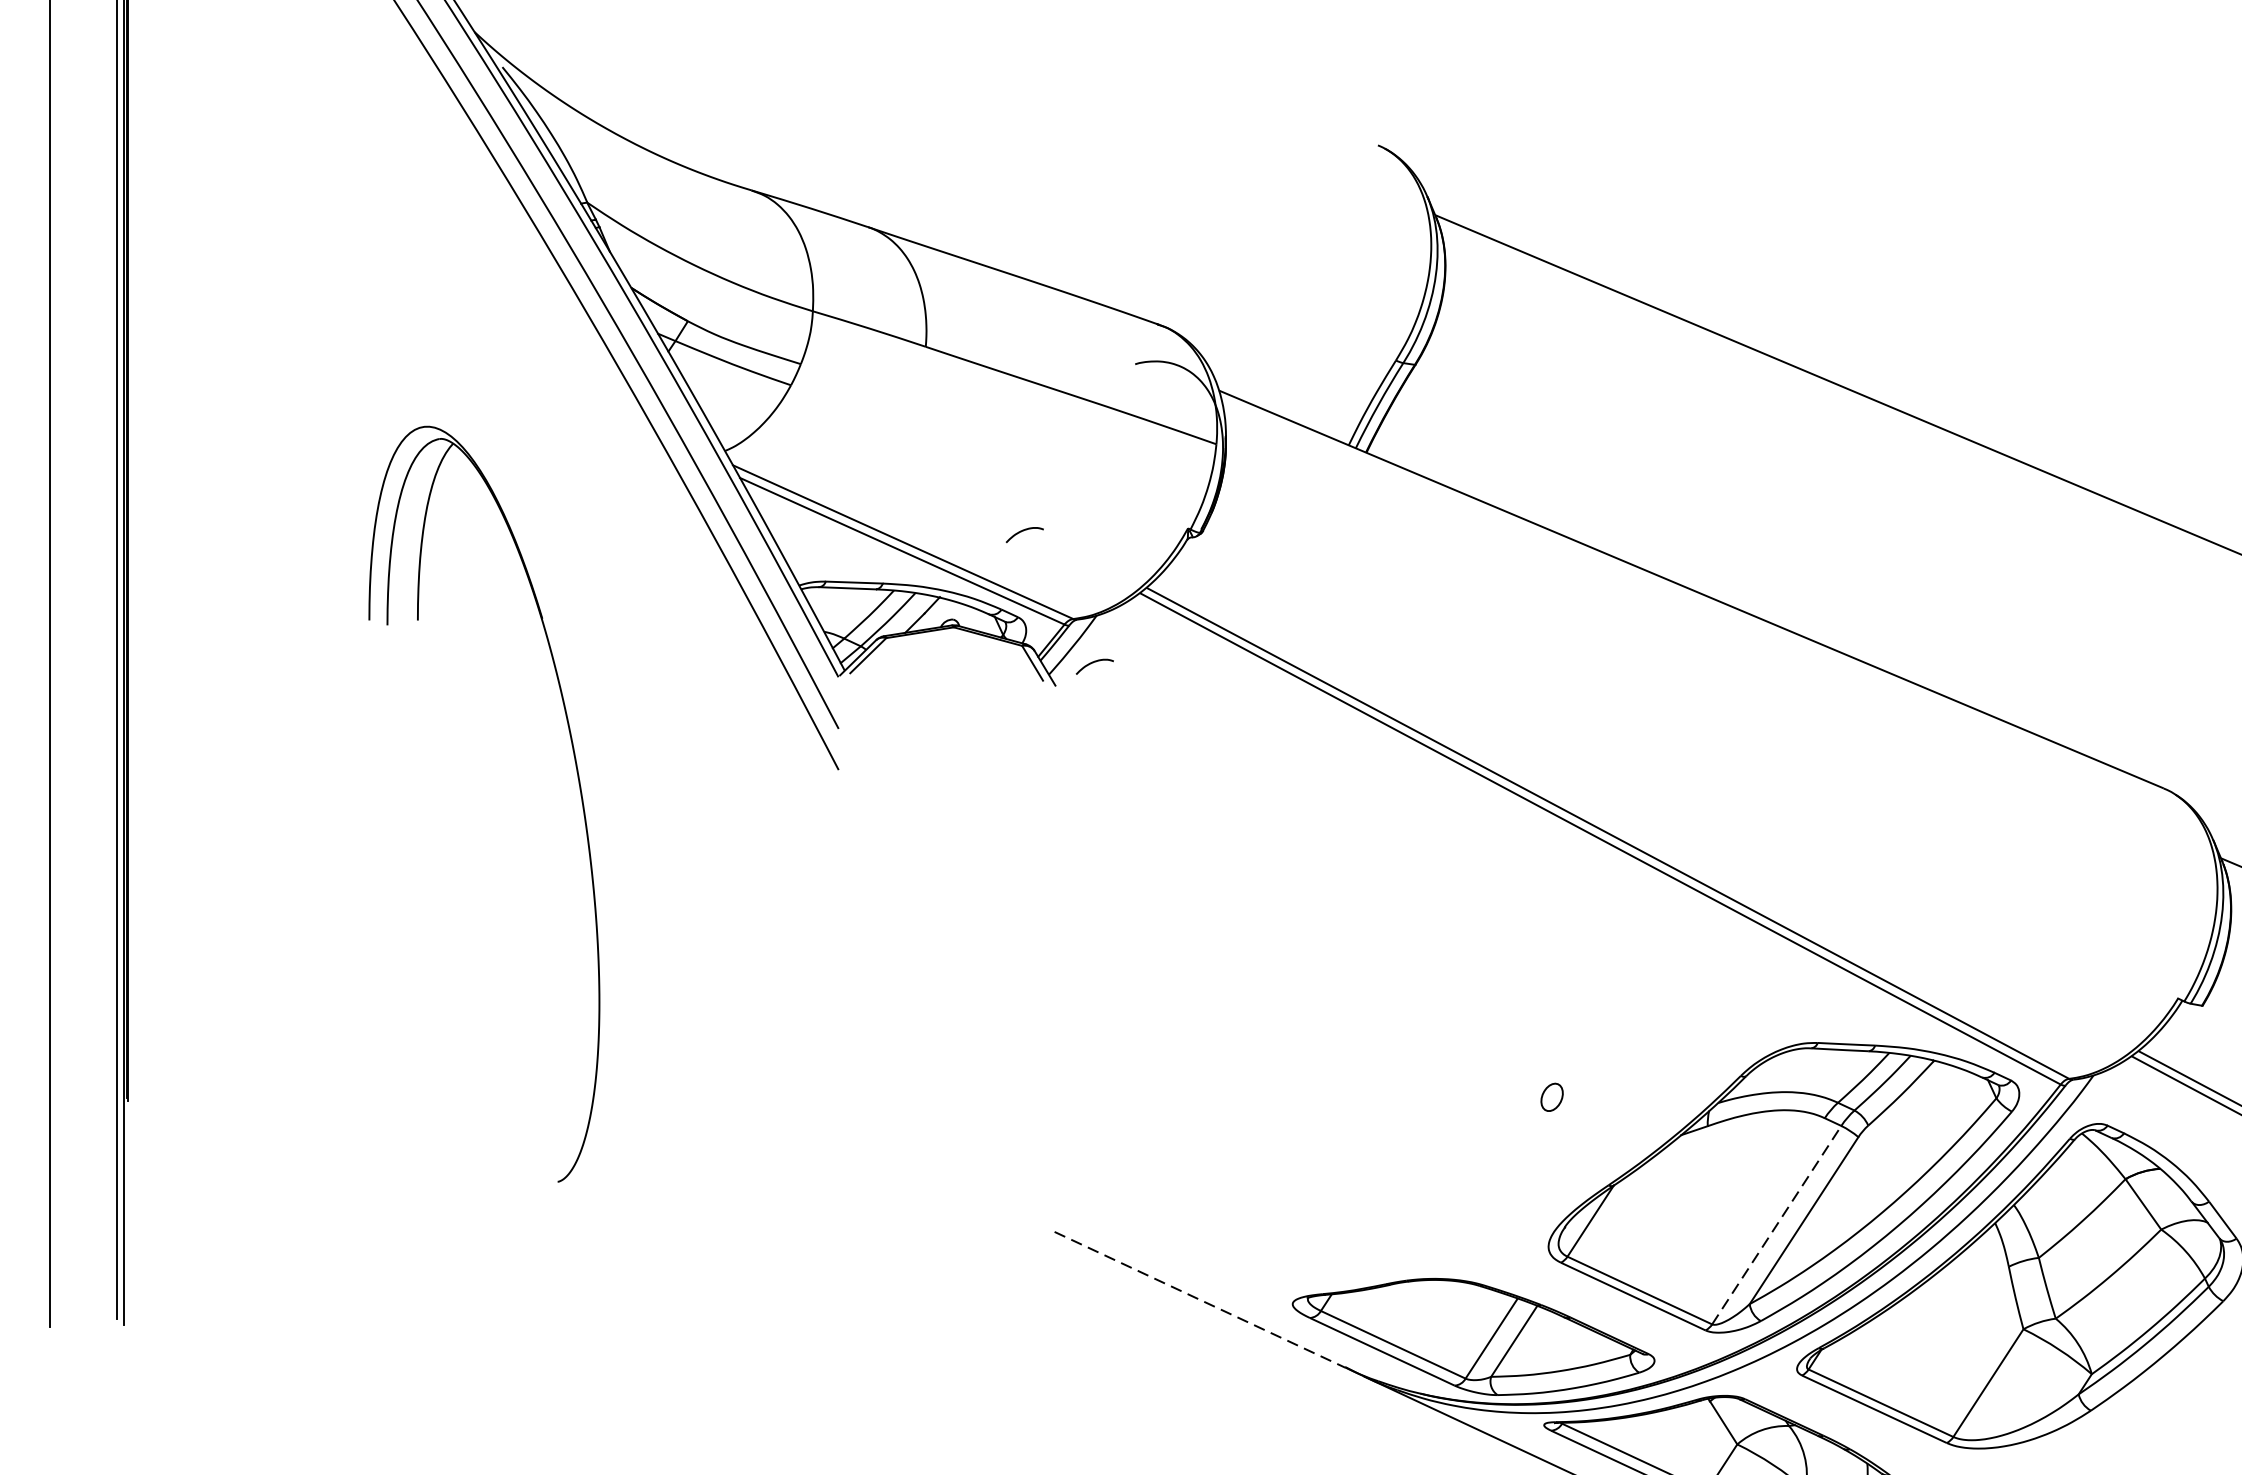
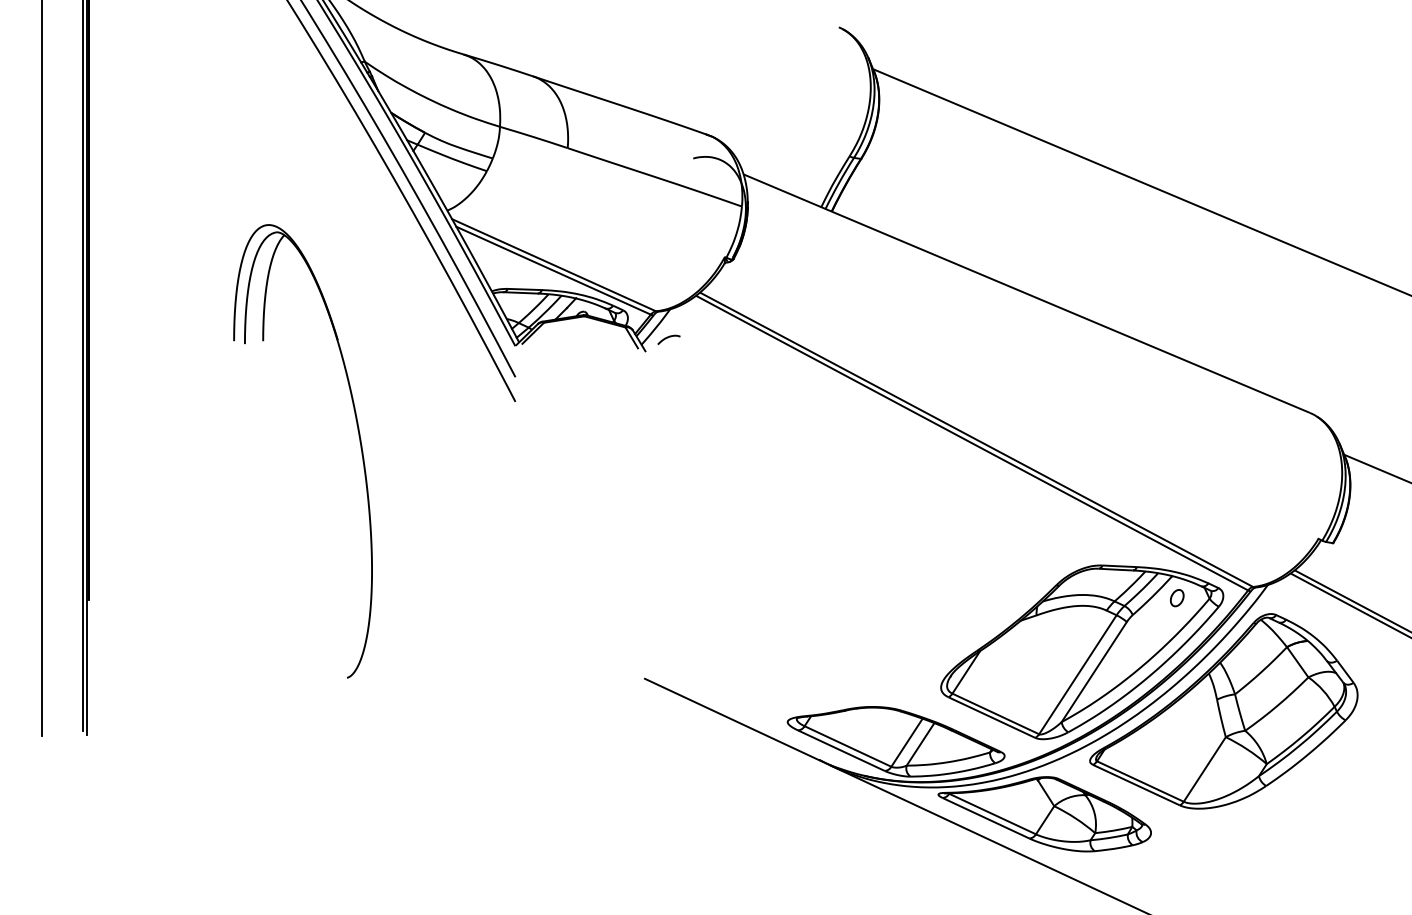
curve: (1023, 532) -> (626, 259), removed
part: (578, 789) -> (359, 442), moved
part: (1550, 1097) -> (1176, 598), moved
line: (1776, 1224) -> (1077, 674), dashed -> solid
line: (1200, 1299) -> (732, 719), dashed -> solid

